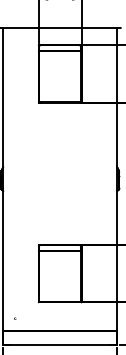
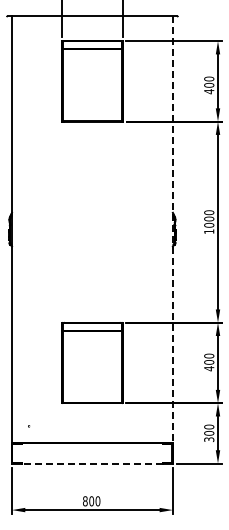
line: (117, 179) -> (172, 230), solid -> dashed
line: (59, 345) -> (91, 463), solid -> dashed

